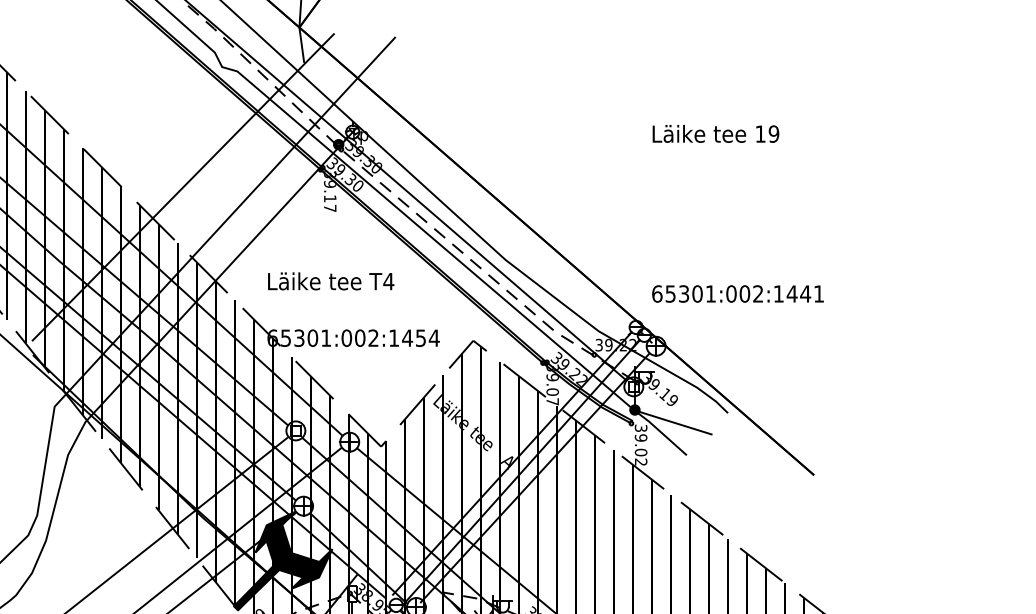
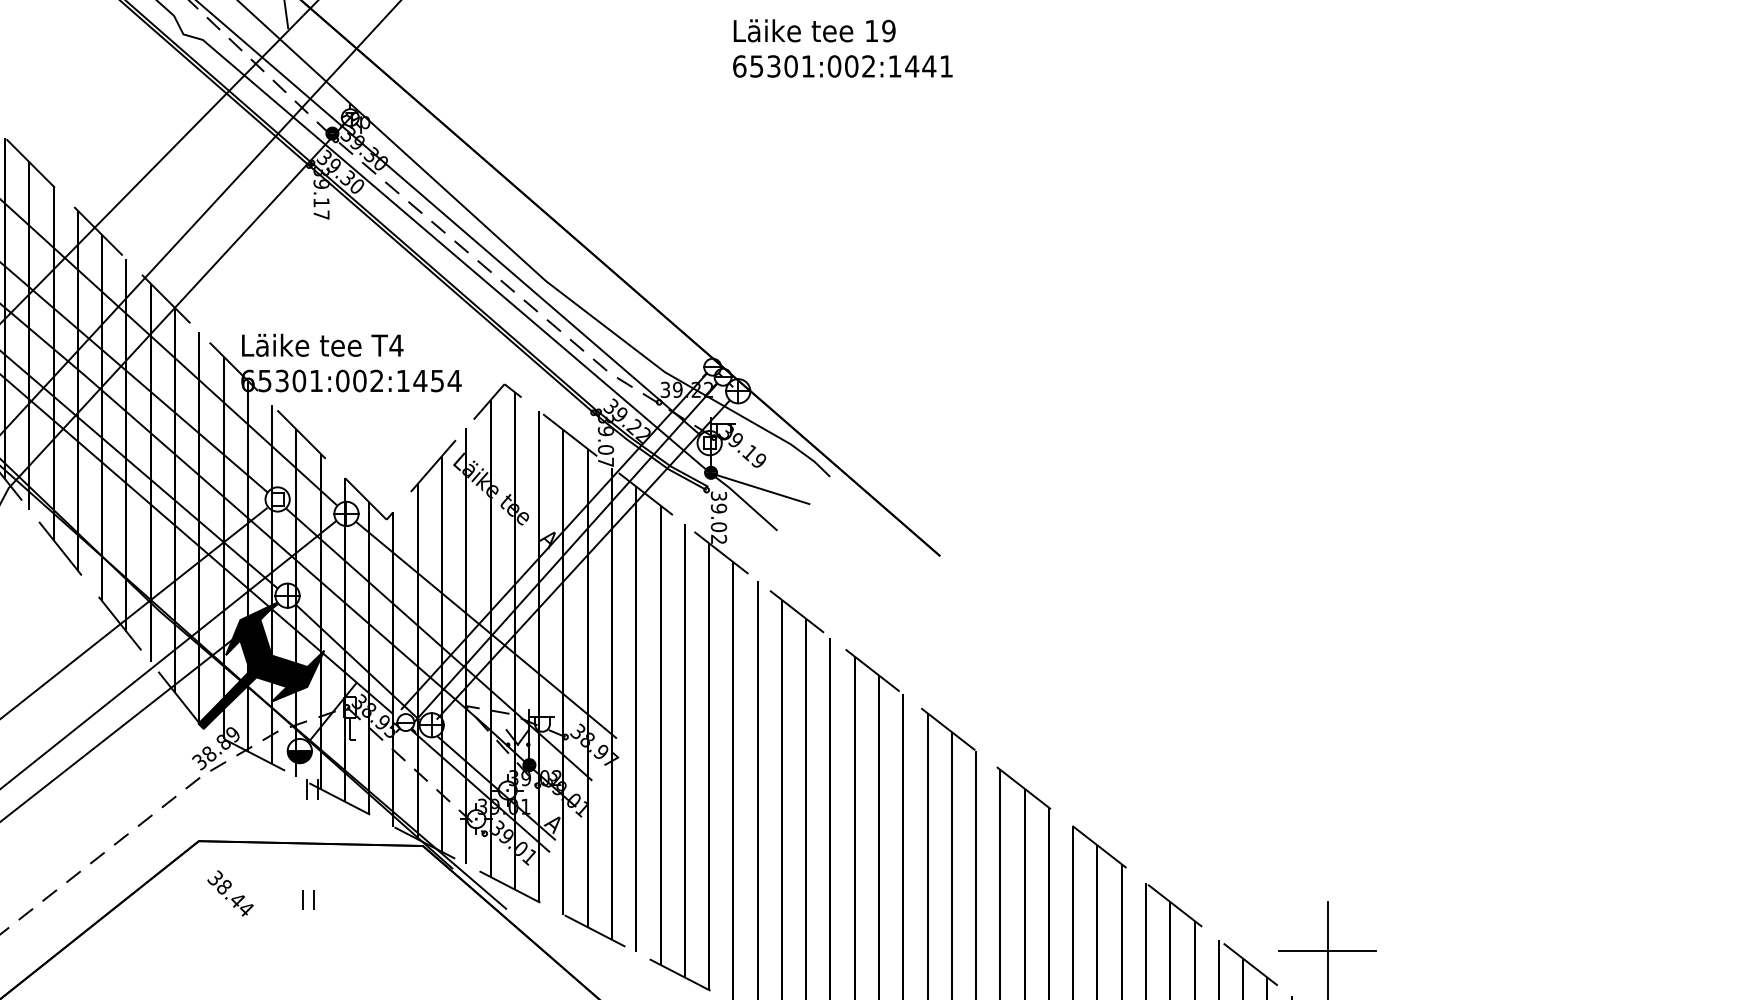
text: (715, 133) -> (814, 30), moved
text: (330, 280) -> (322, 344), moved
text: (737, 294) -> (842, 66), moved

